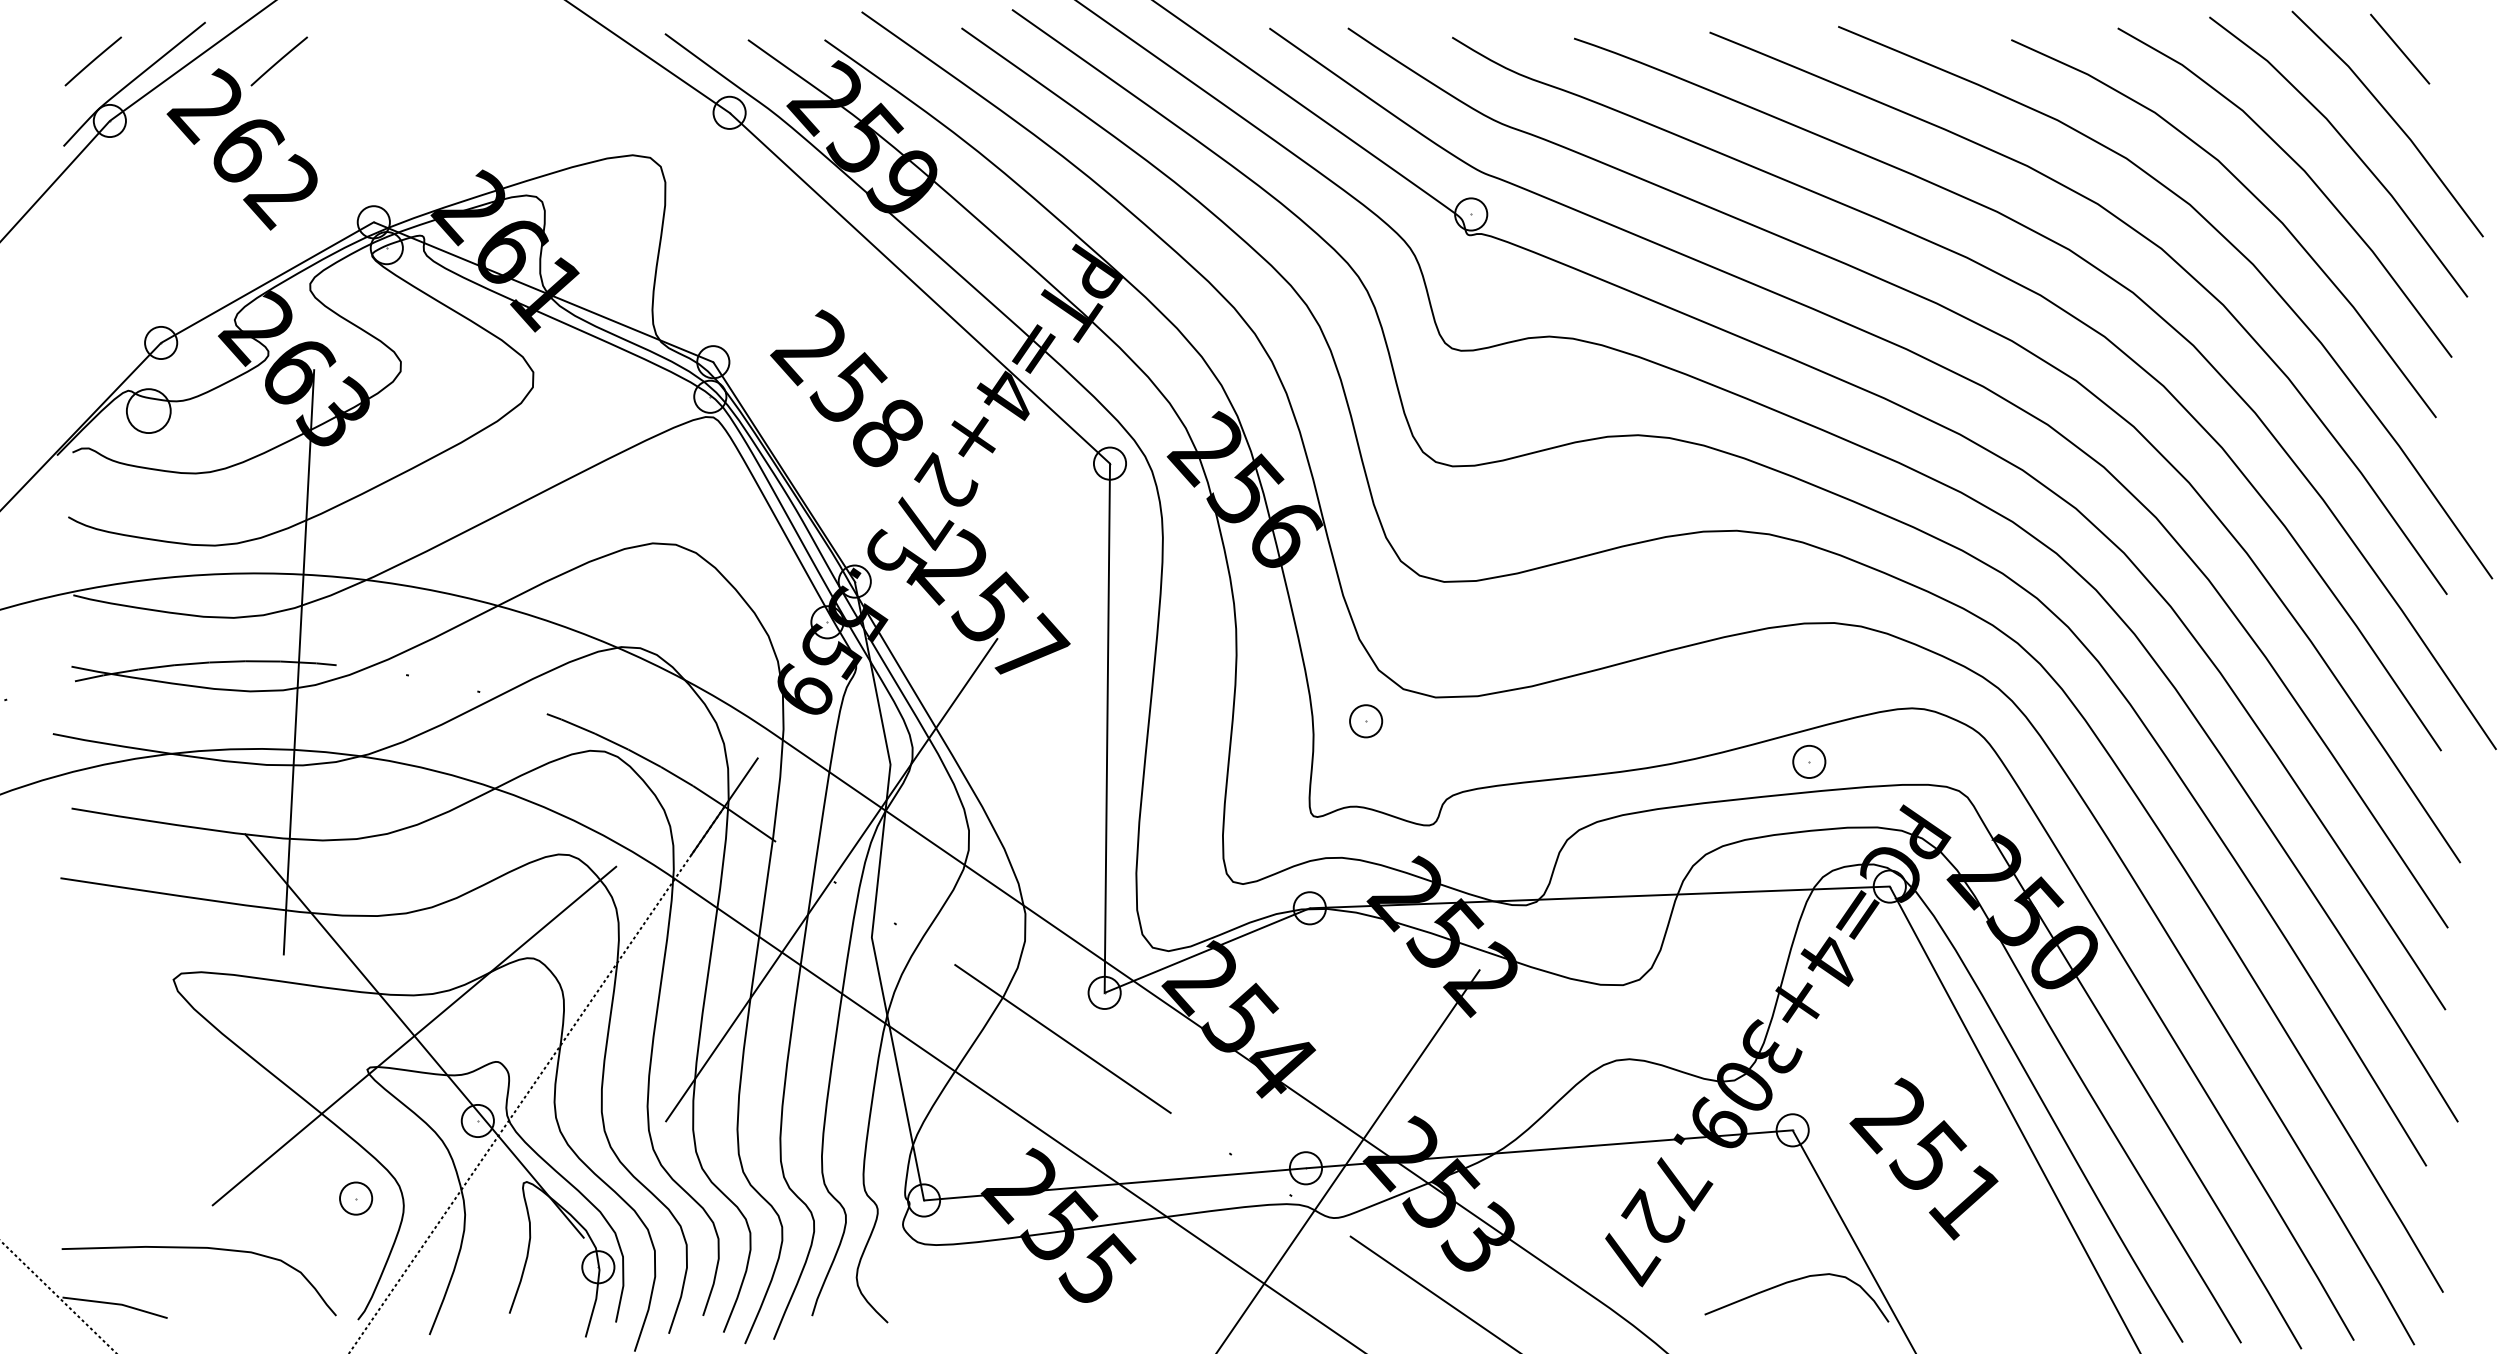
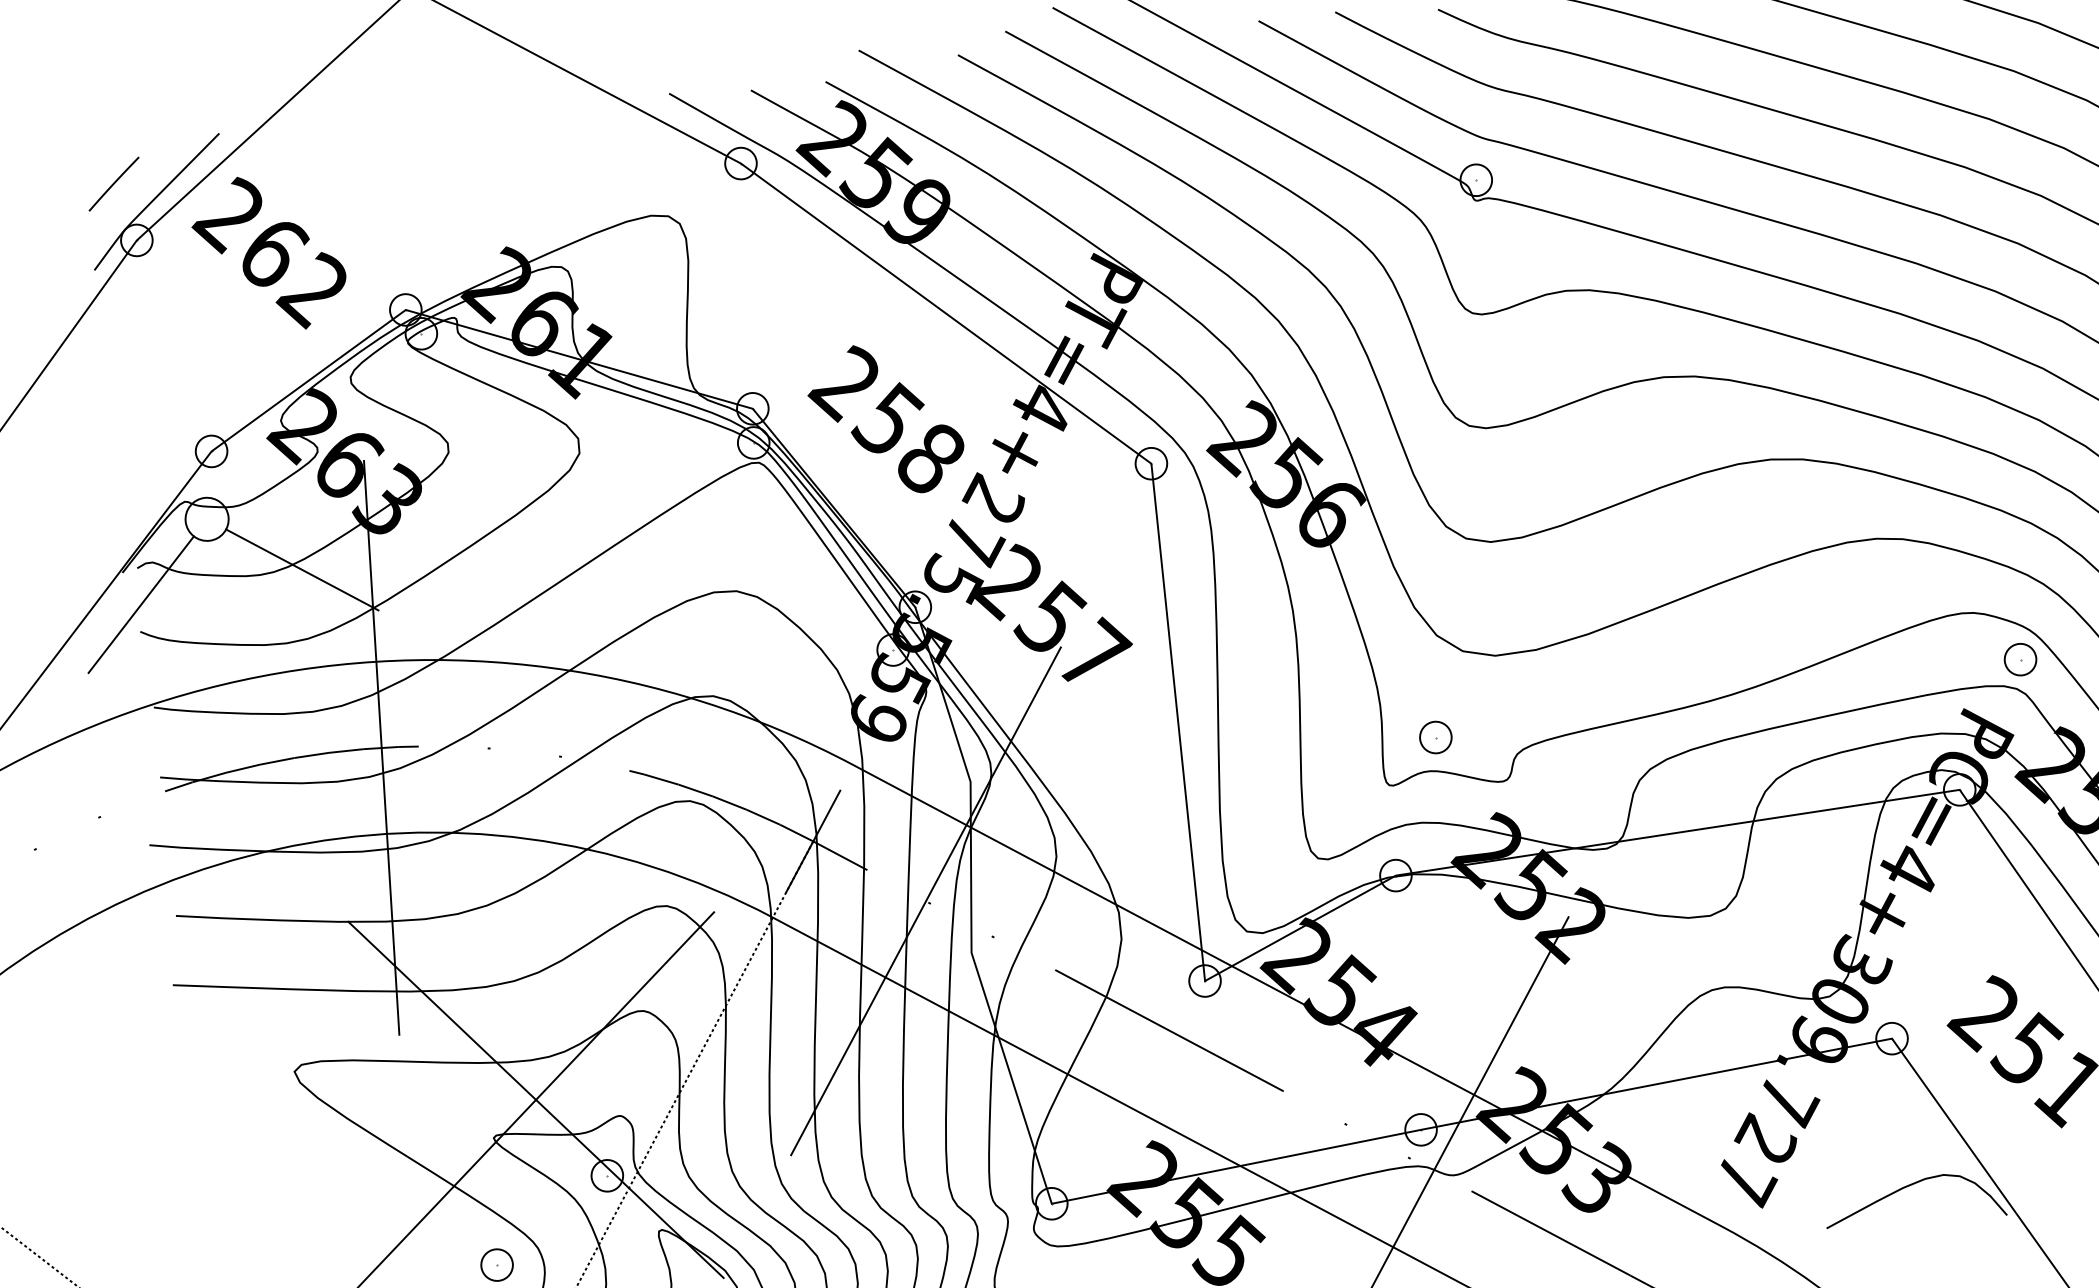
line: (278, 61) -> (294, 163), removed
line: (238, 472) -> (301, 569), added
line: (72, 489) -> (141, 604), added
part: (1366, 721) -> (1436, 737), moved
part: (1809, 761) -> (2020, 659), moved

